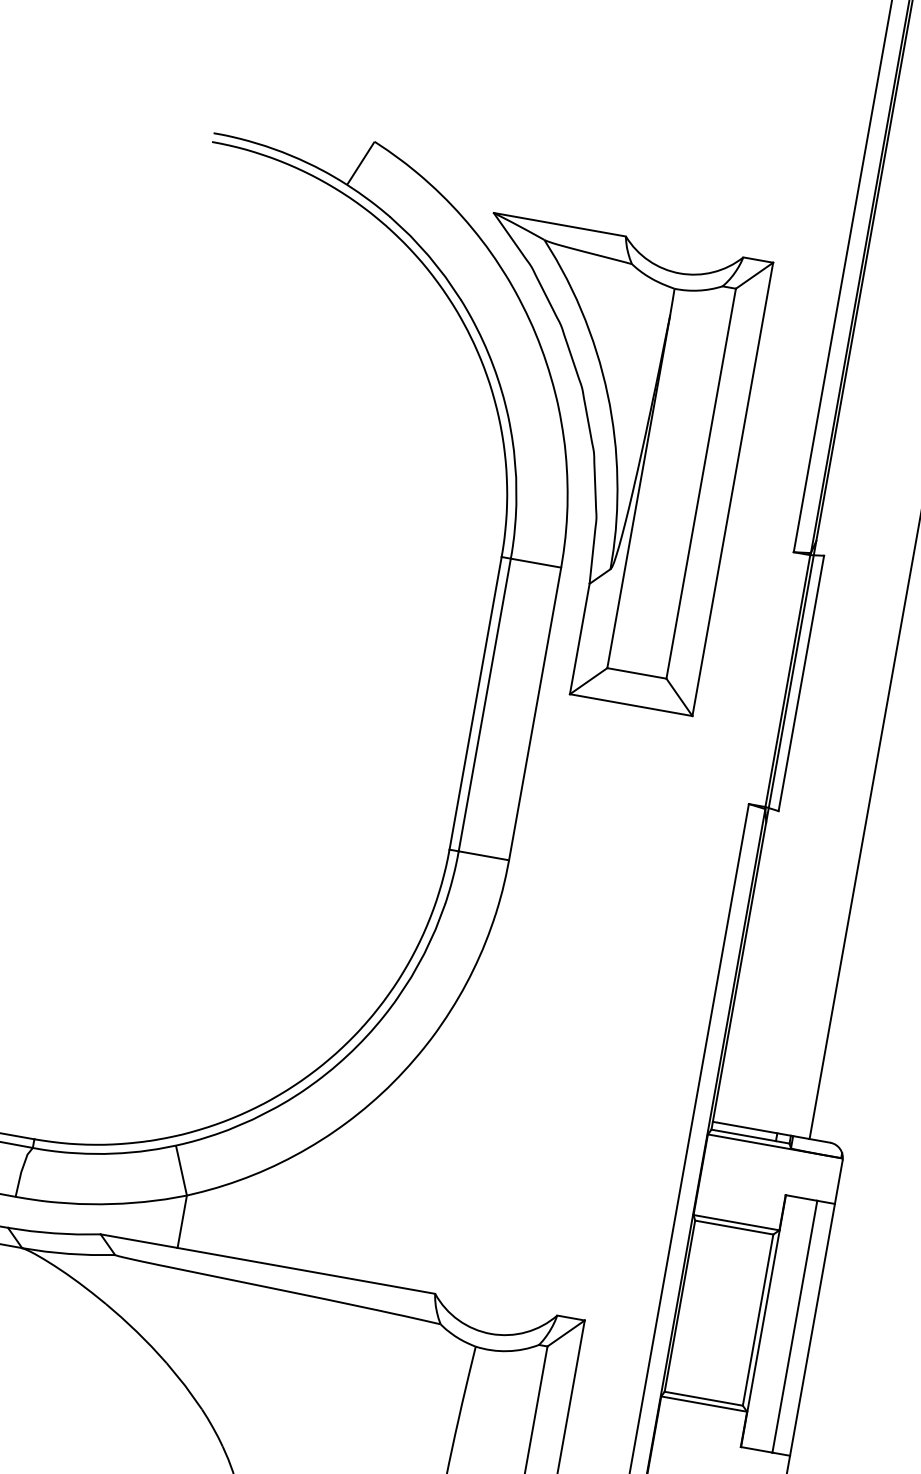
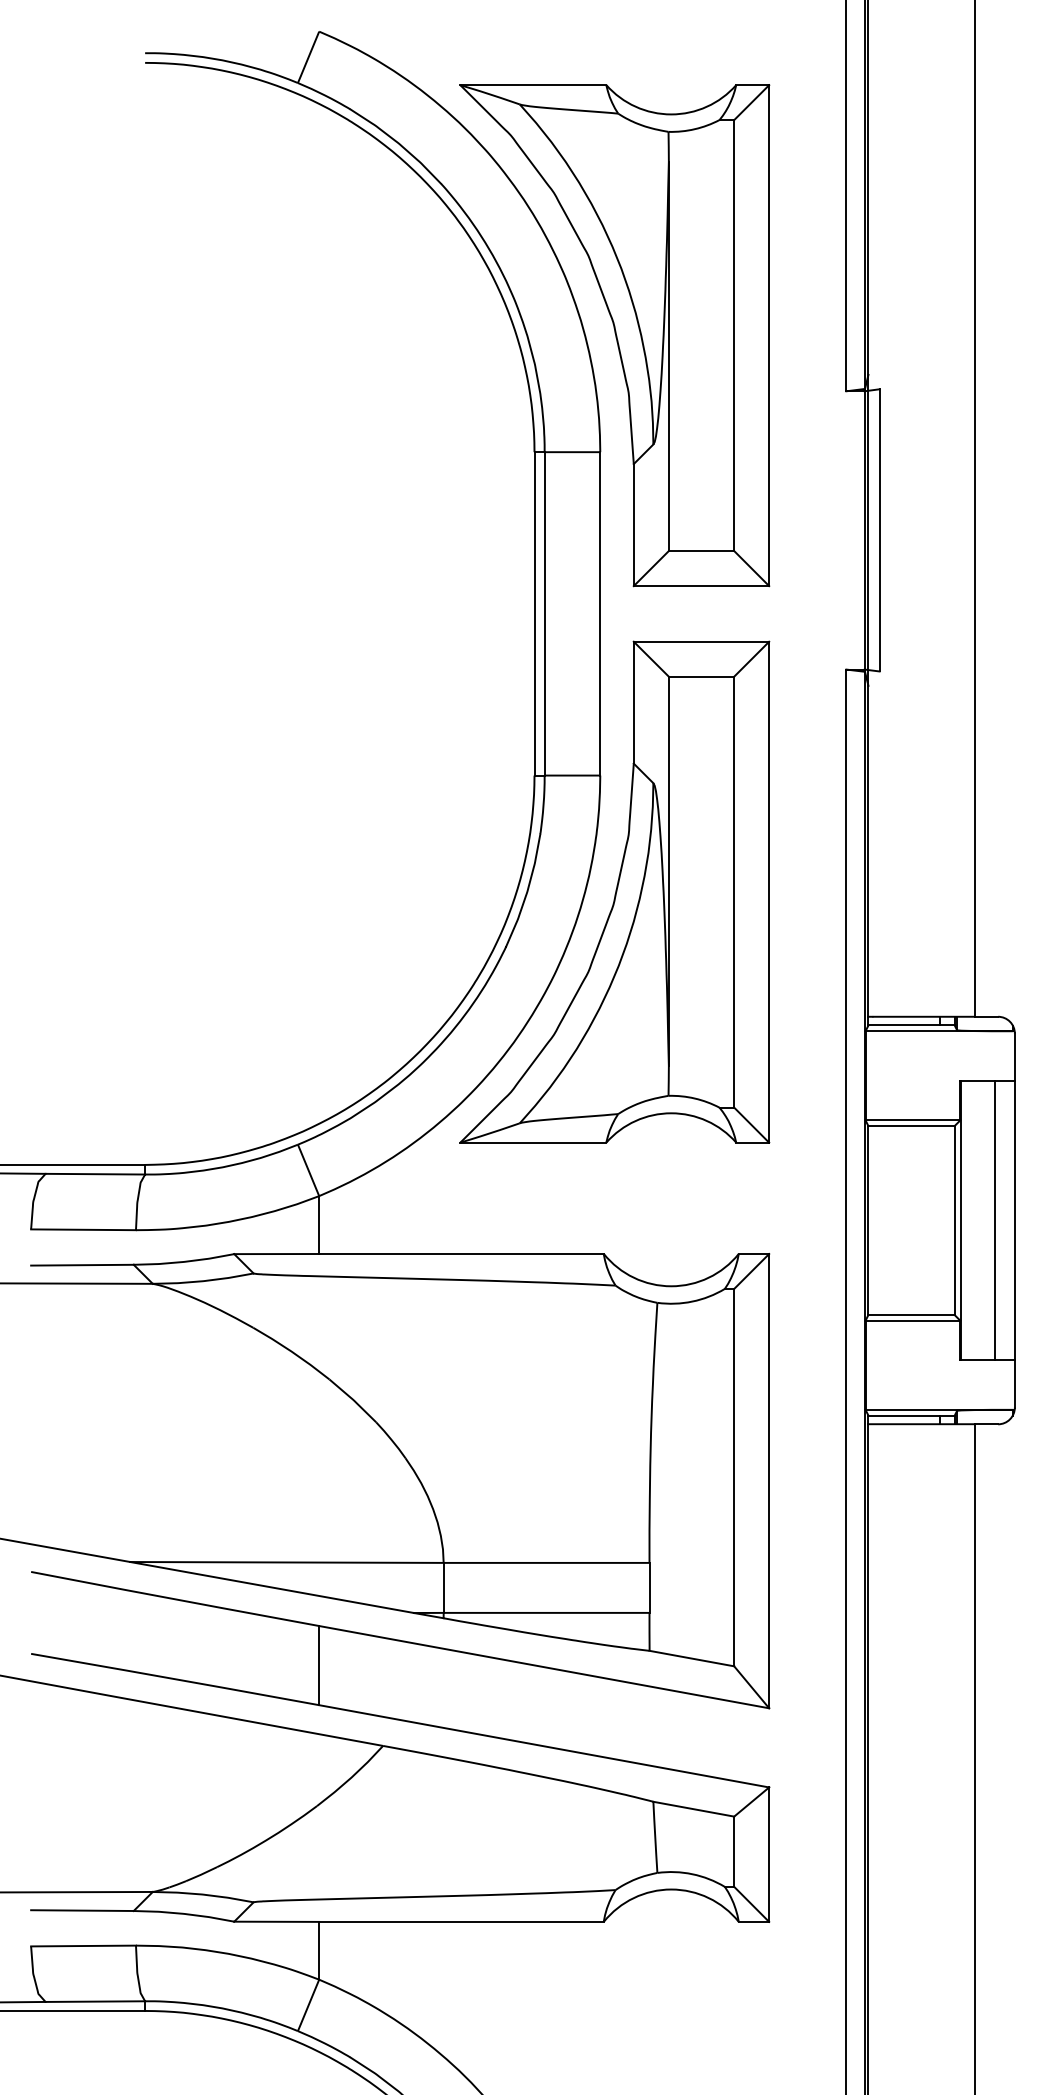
part: (503, 967) -> (614, 891), added

